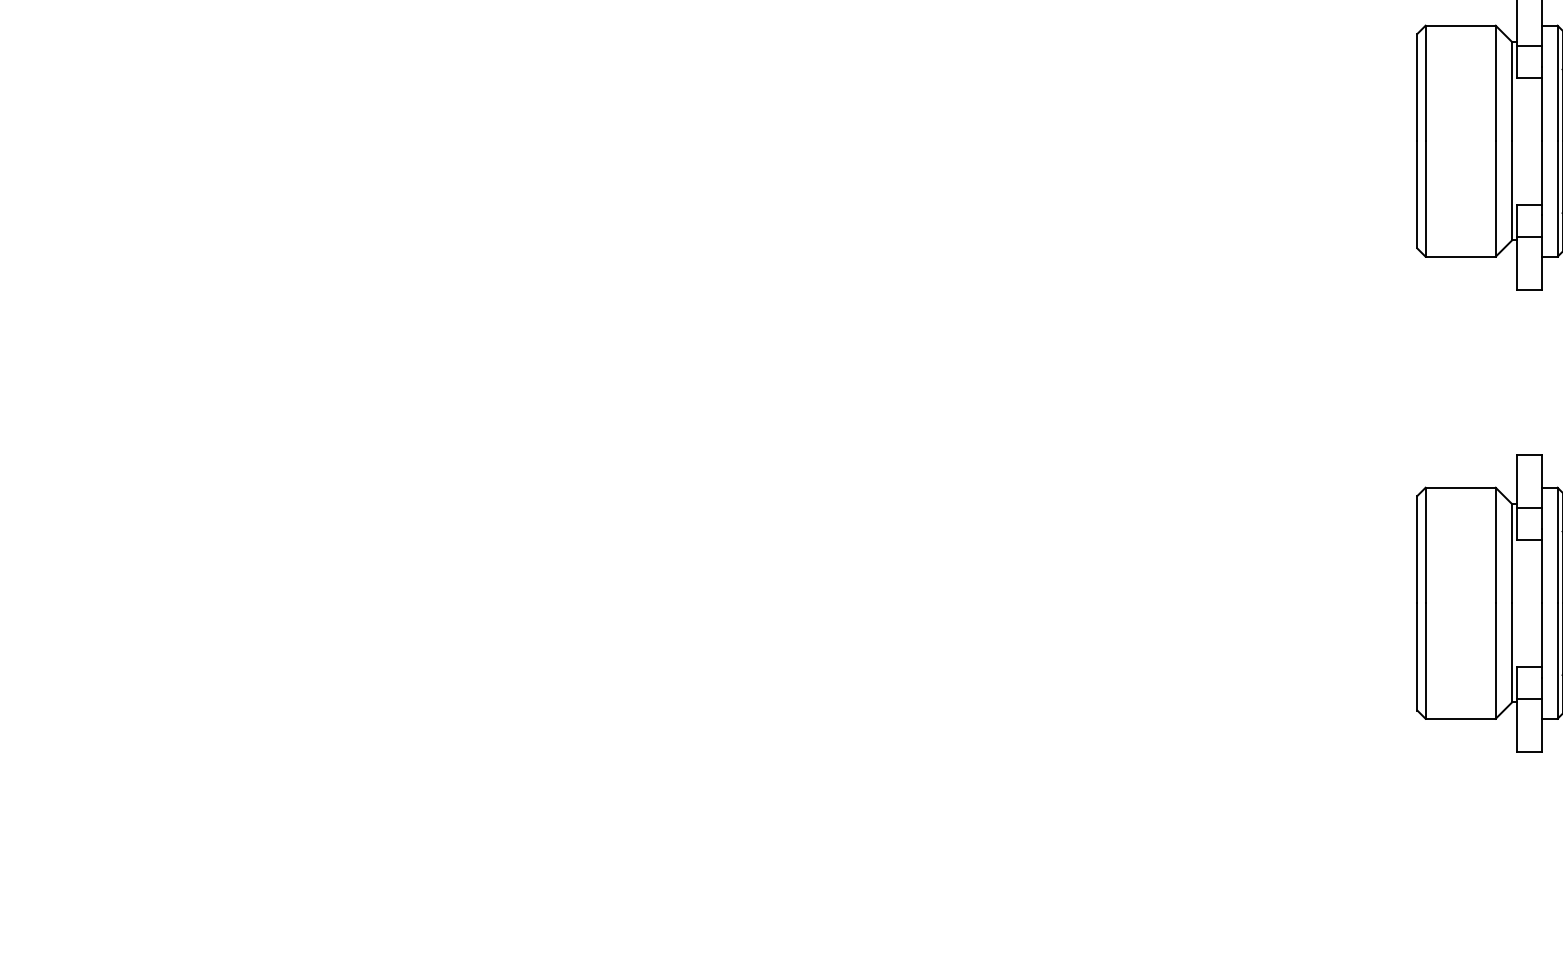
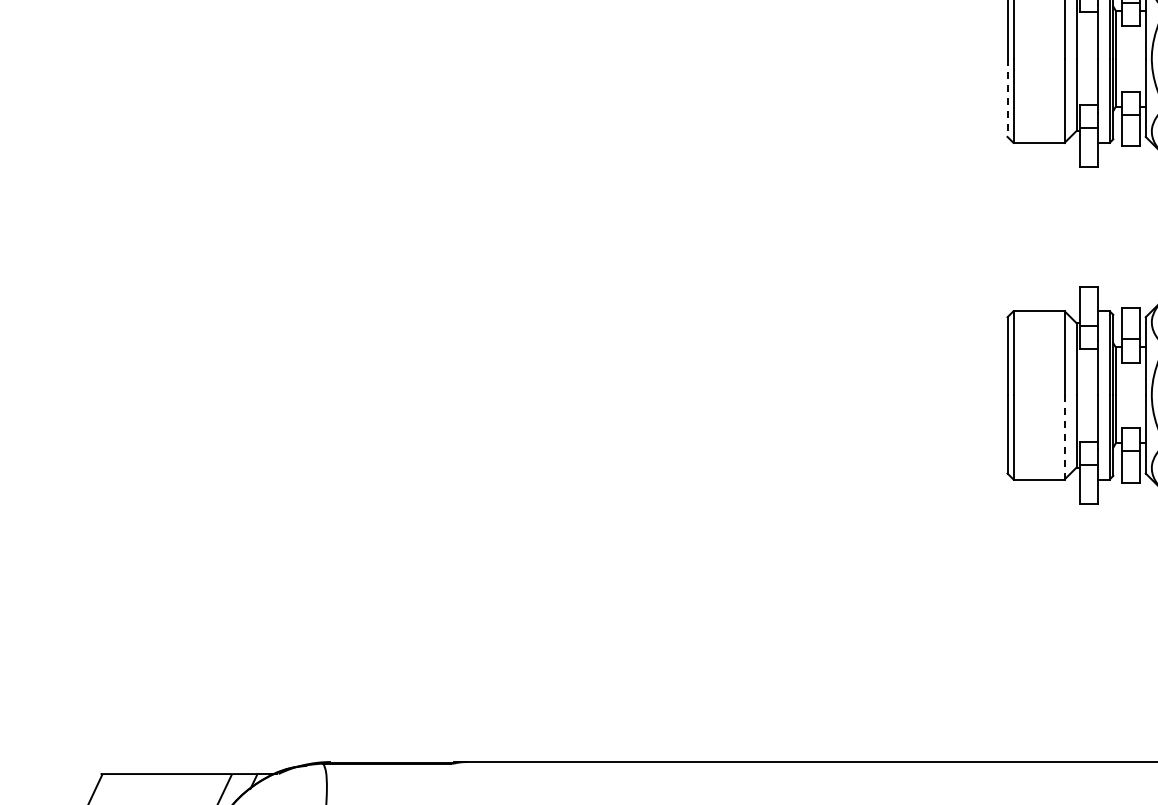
line: (1417, 195) -> (1007, 98), solid -> dashed
line: (1495, 661) -> (1064, 437), solid -> dashed

